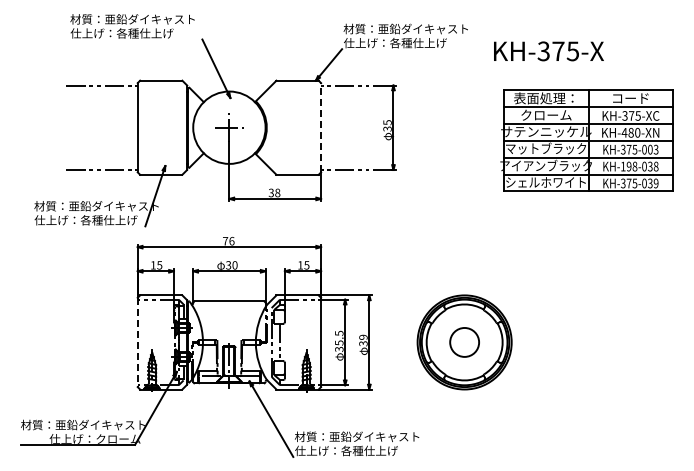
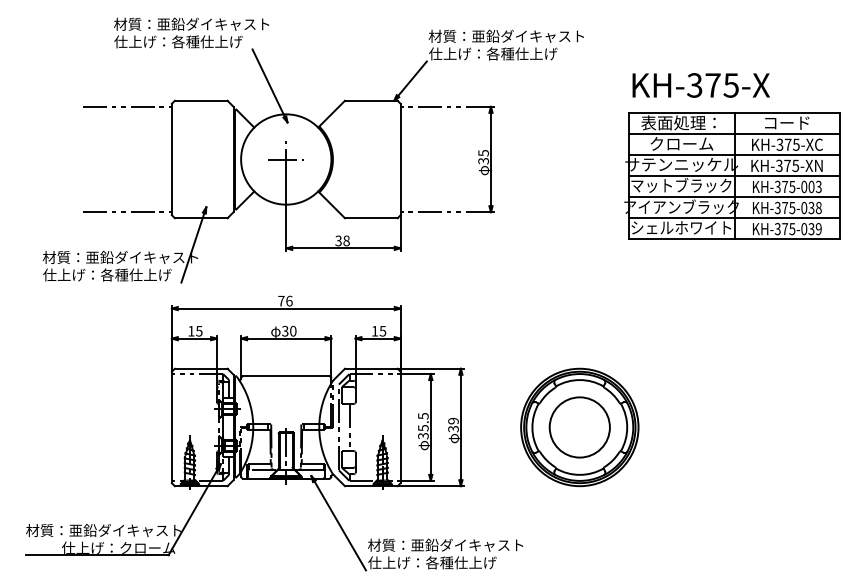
text: (132, 26) -> (191, 33), moved
text: (548, 51) -> (700, 85), moved
line: (321, 127) -> (401, 159), dashed -> solid
text: (630, 132) -> (786, 165), KH-480-XN -> KH-375-XN
text: (629, 166) -> (785, 207), KH-198-038 -> KH-375-038
line: (137, 342) -> (171, 427), dashed -> solid
circle: (464, 342) -> (579, 427), size x1.67

